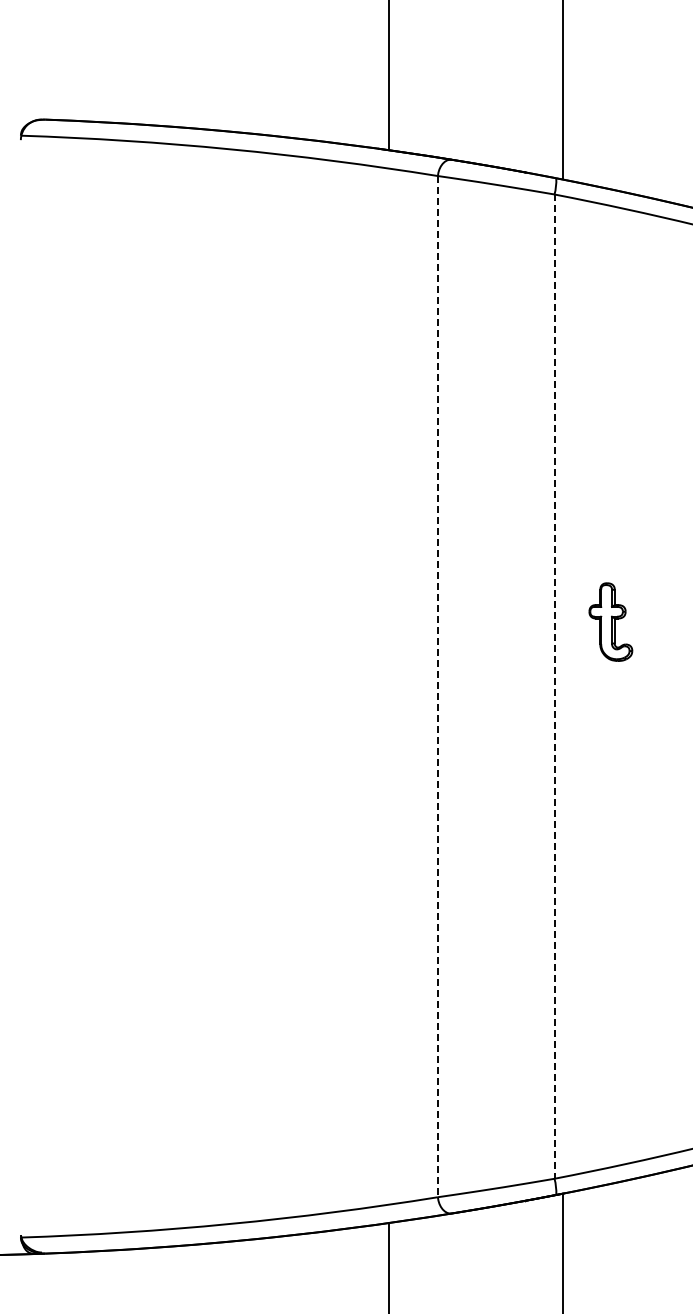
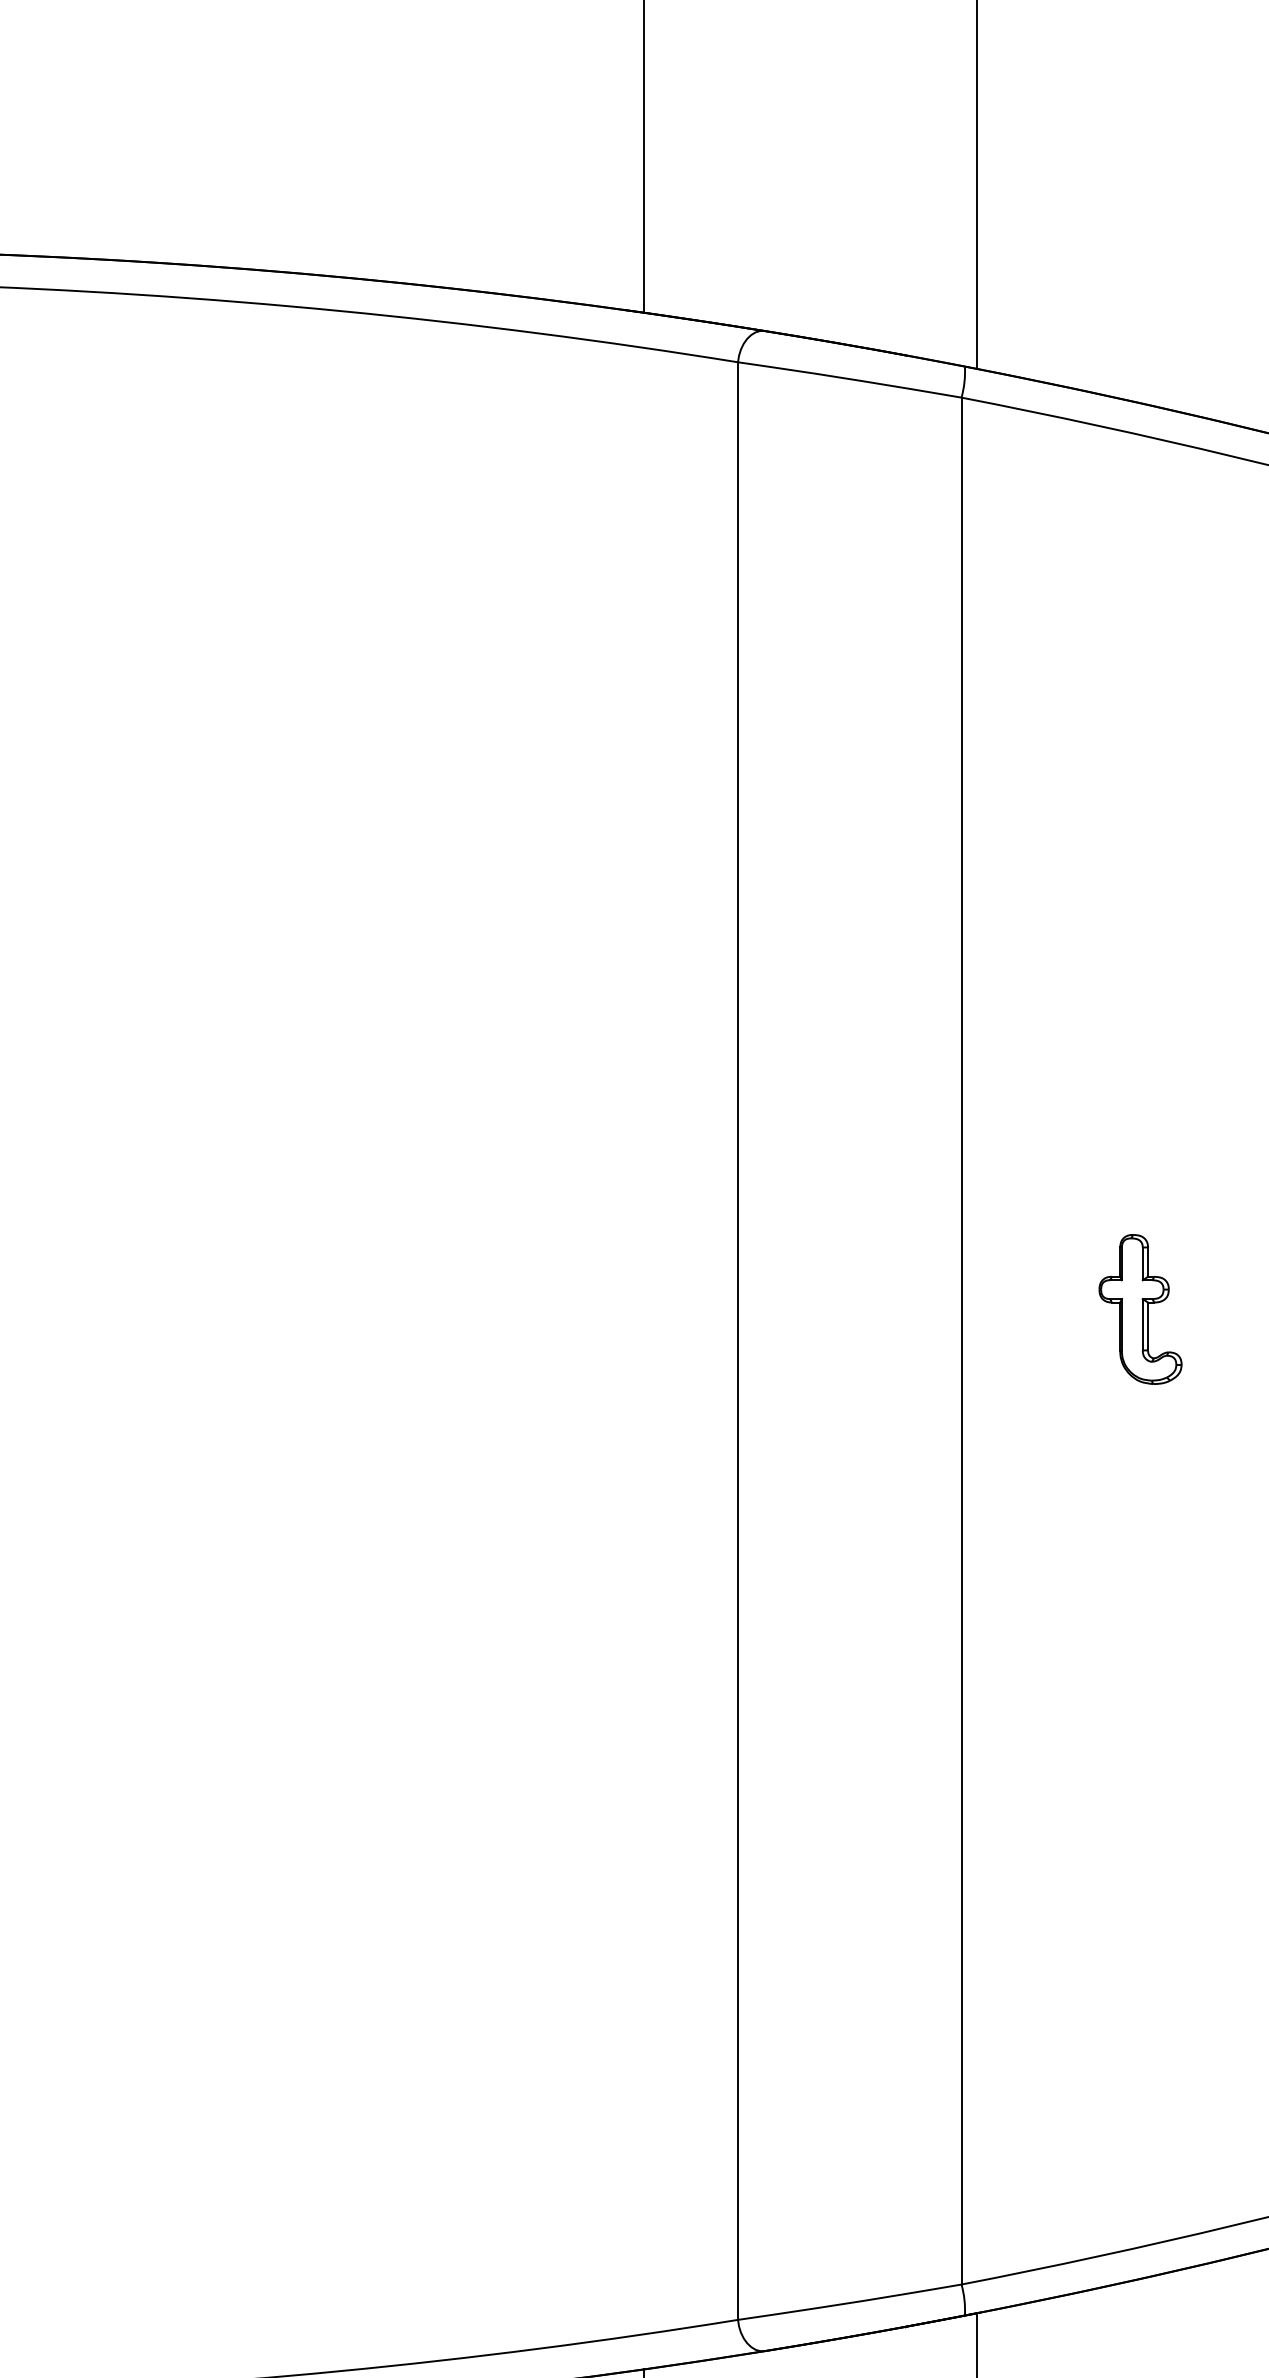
part: (610, 621) -> (1139, 1308), moved
line: (437, 686) -> (737, 1340), dashed -> solid
line: (554, 687) -> (961, 1342), dashed -> solid

